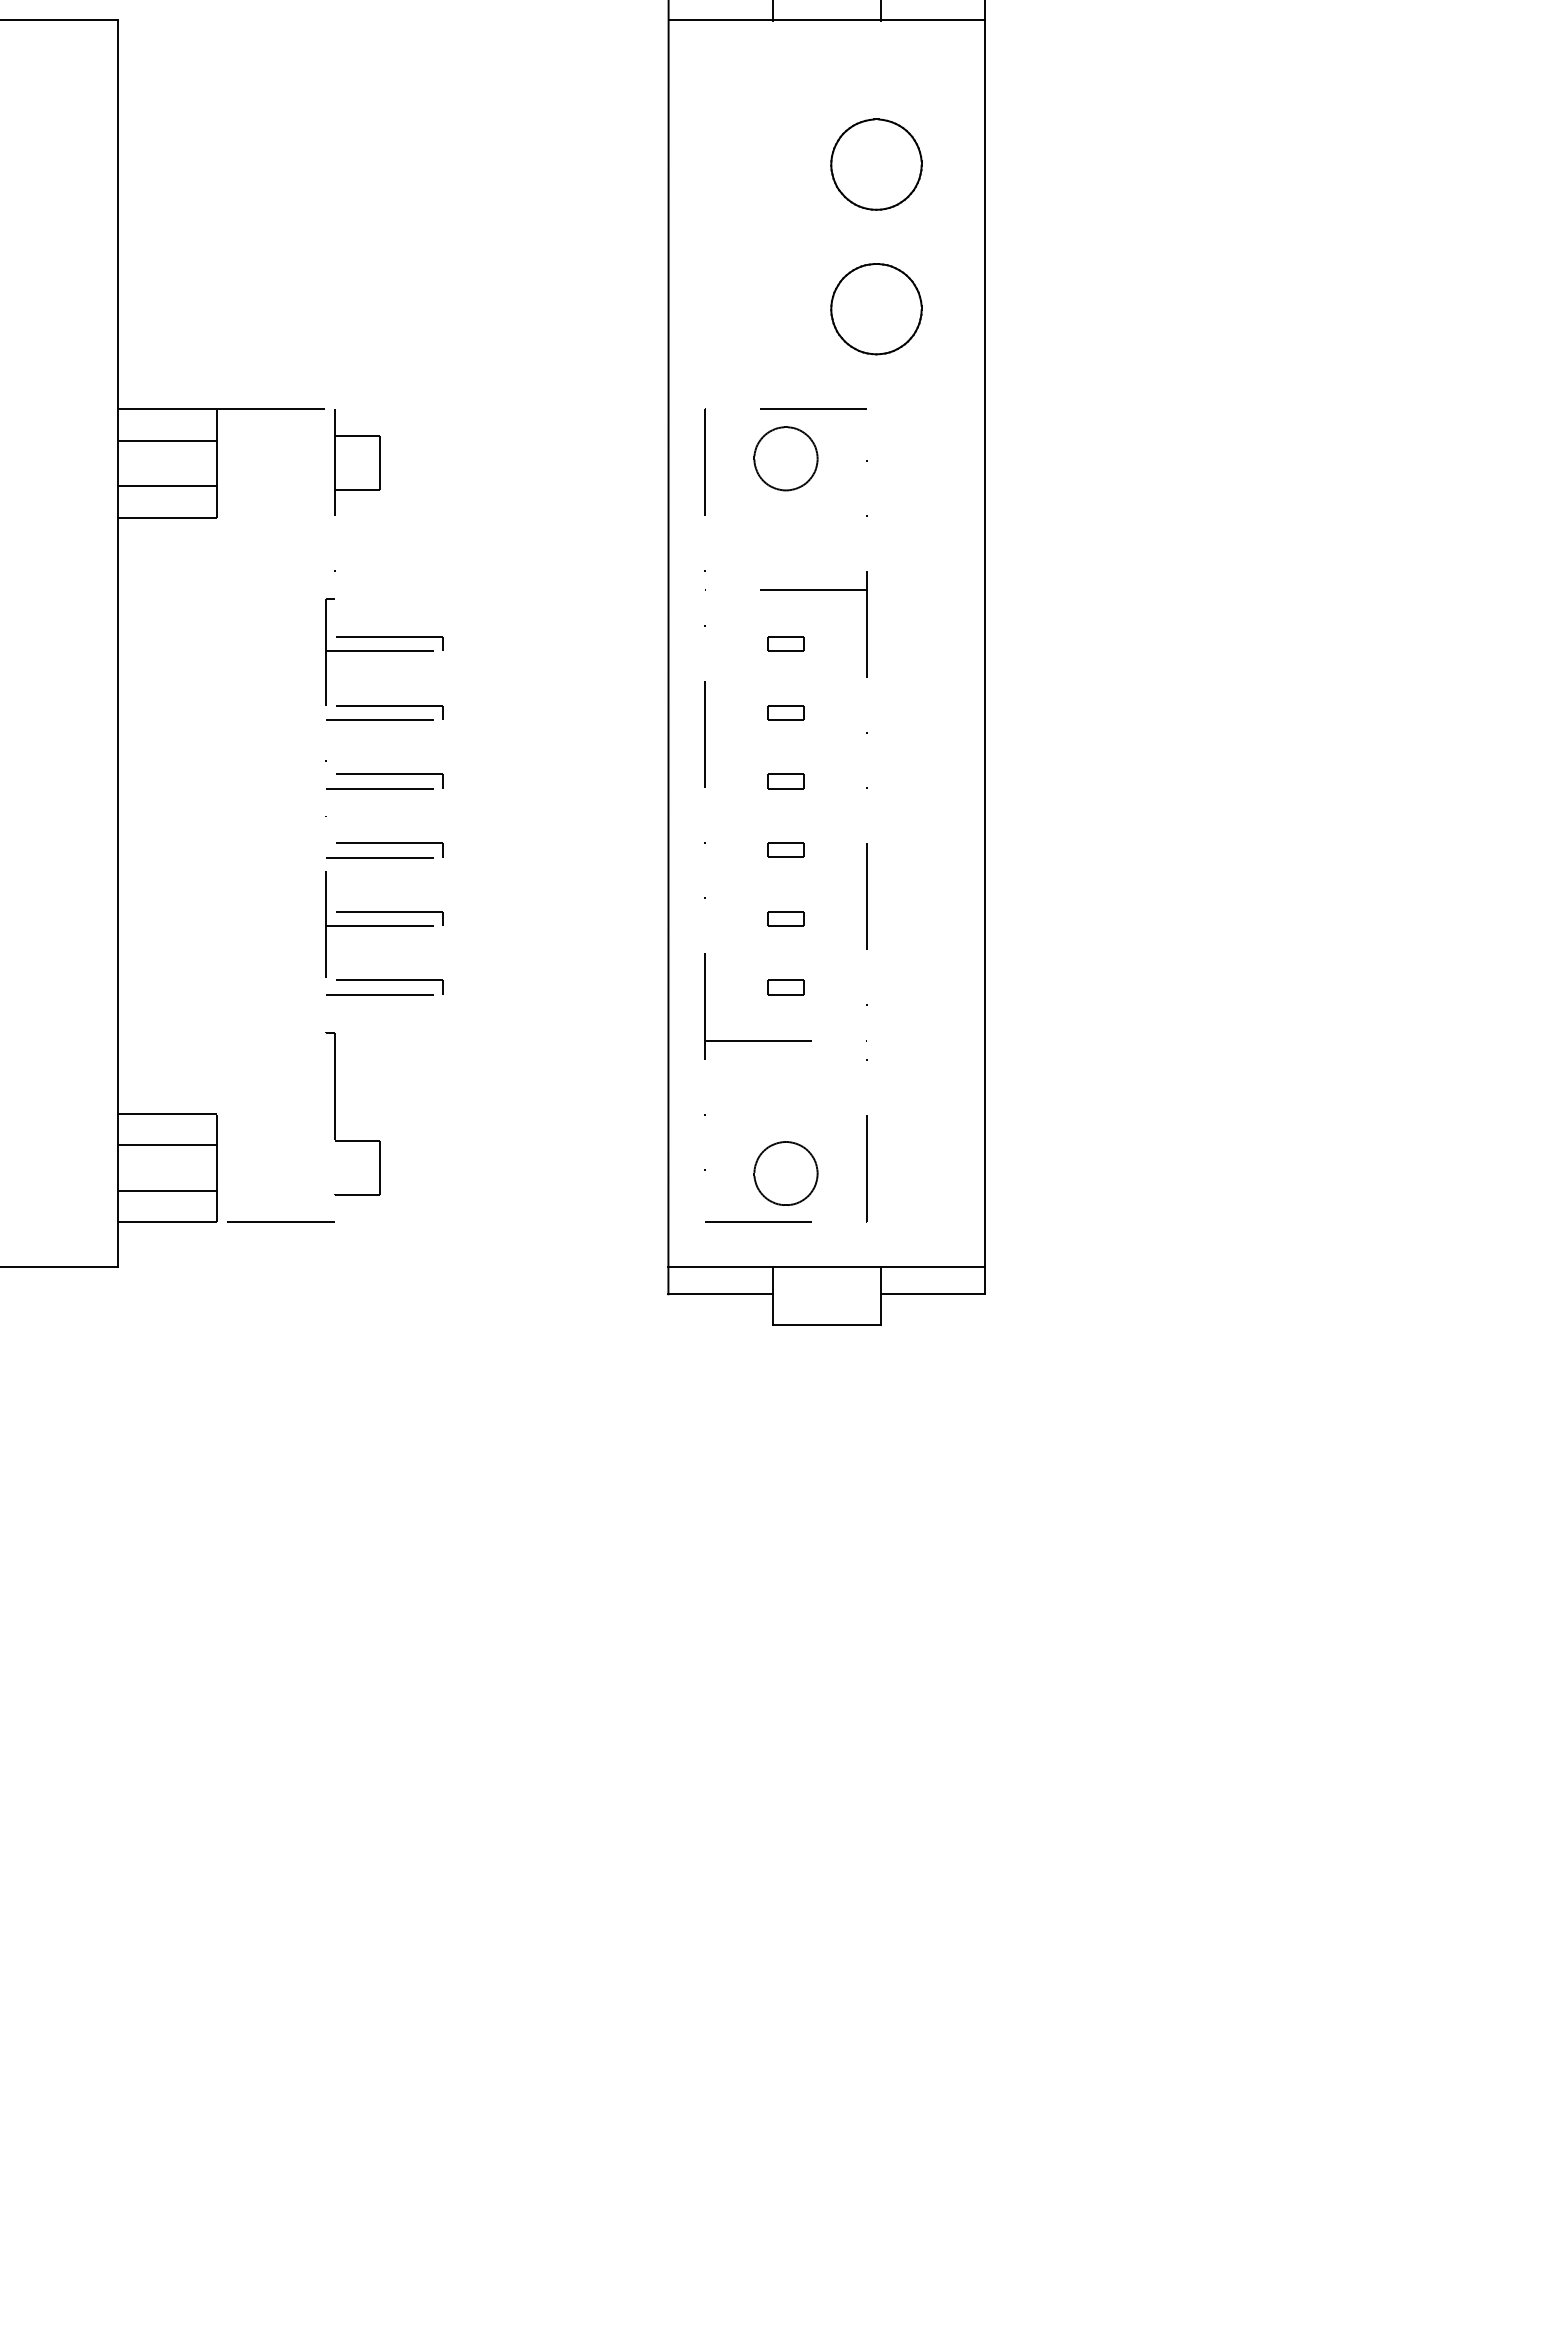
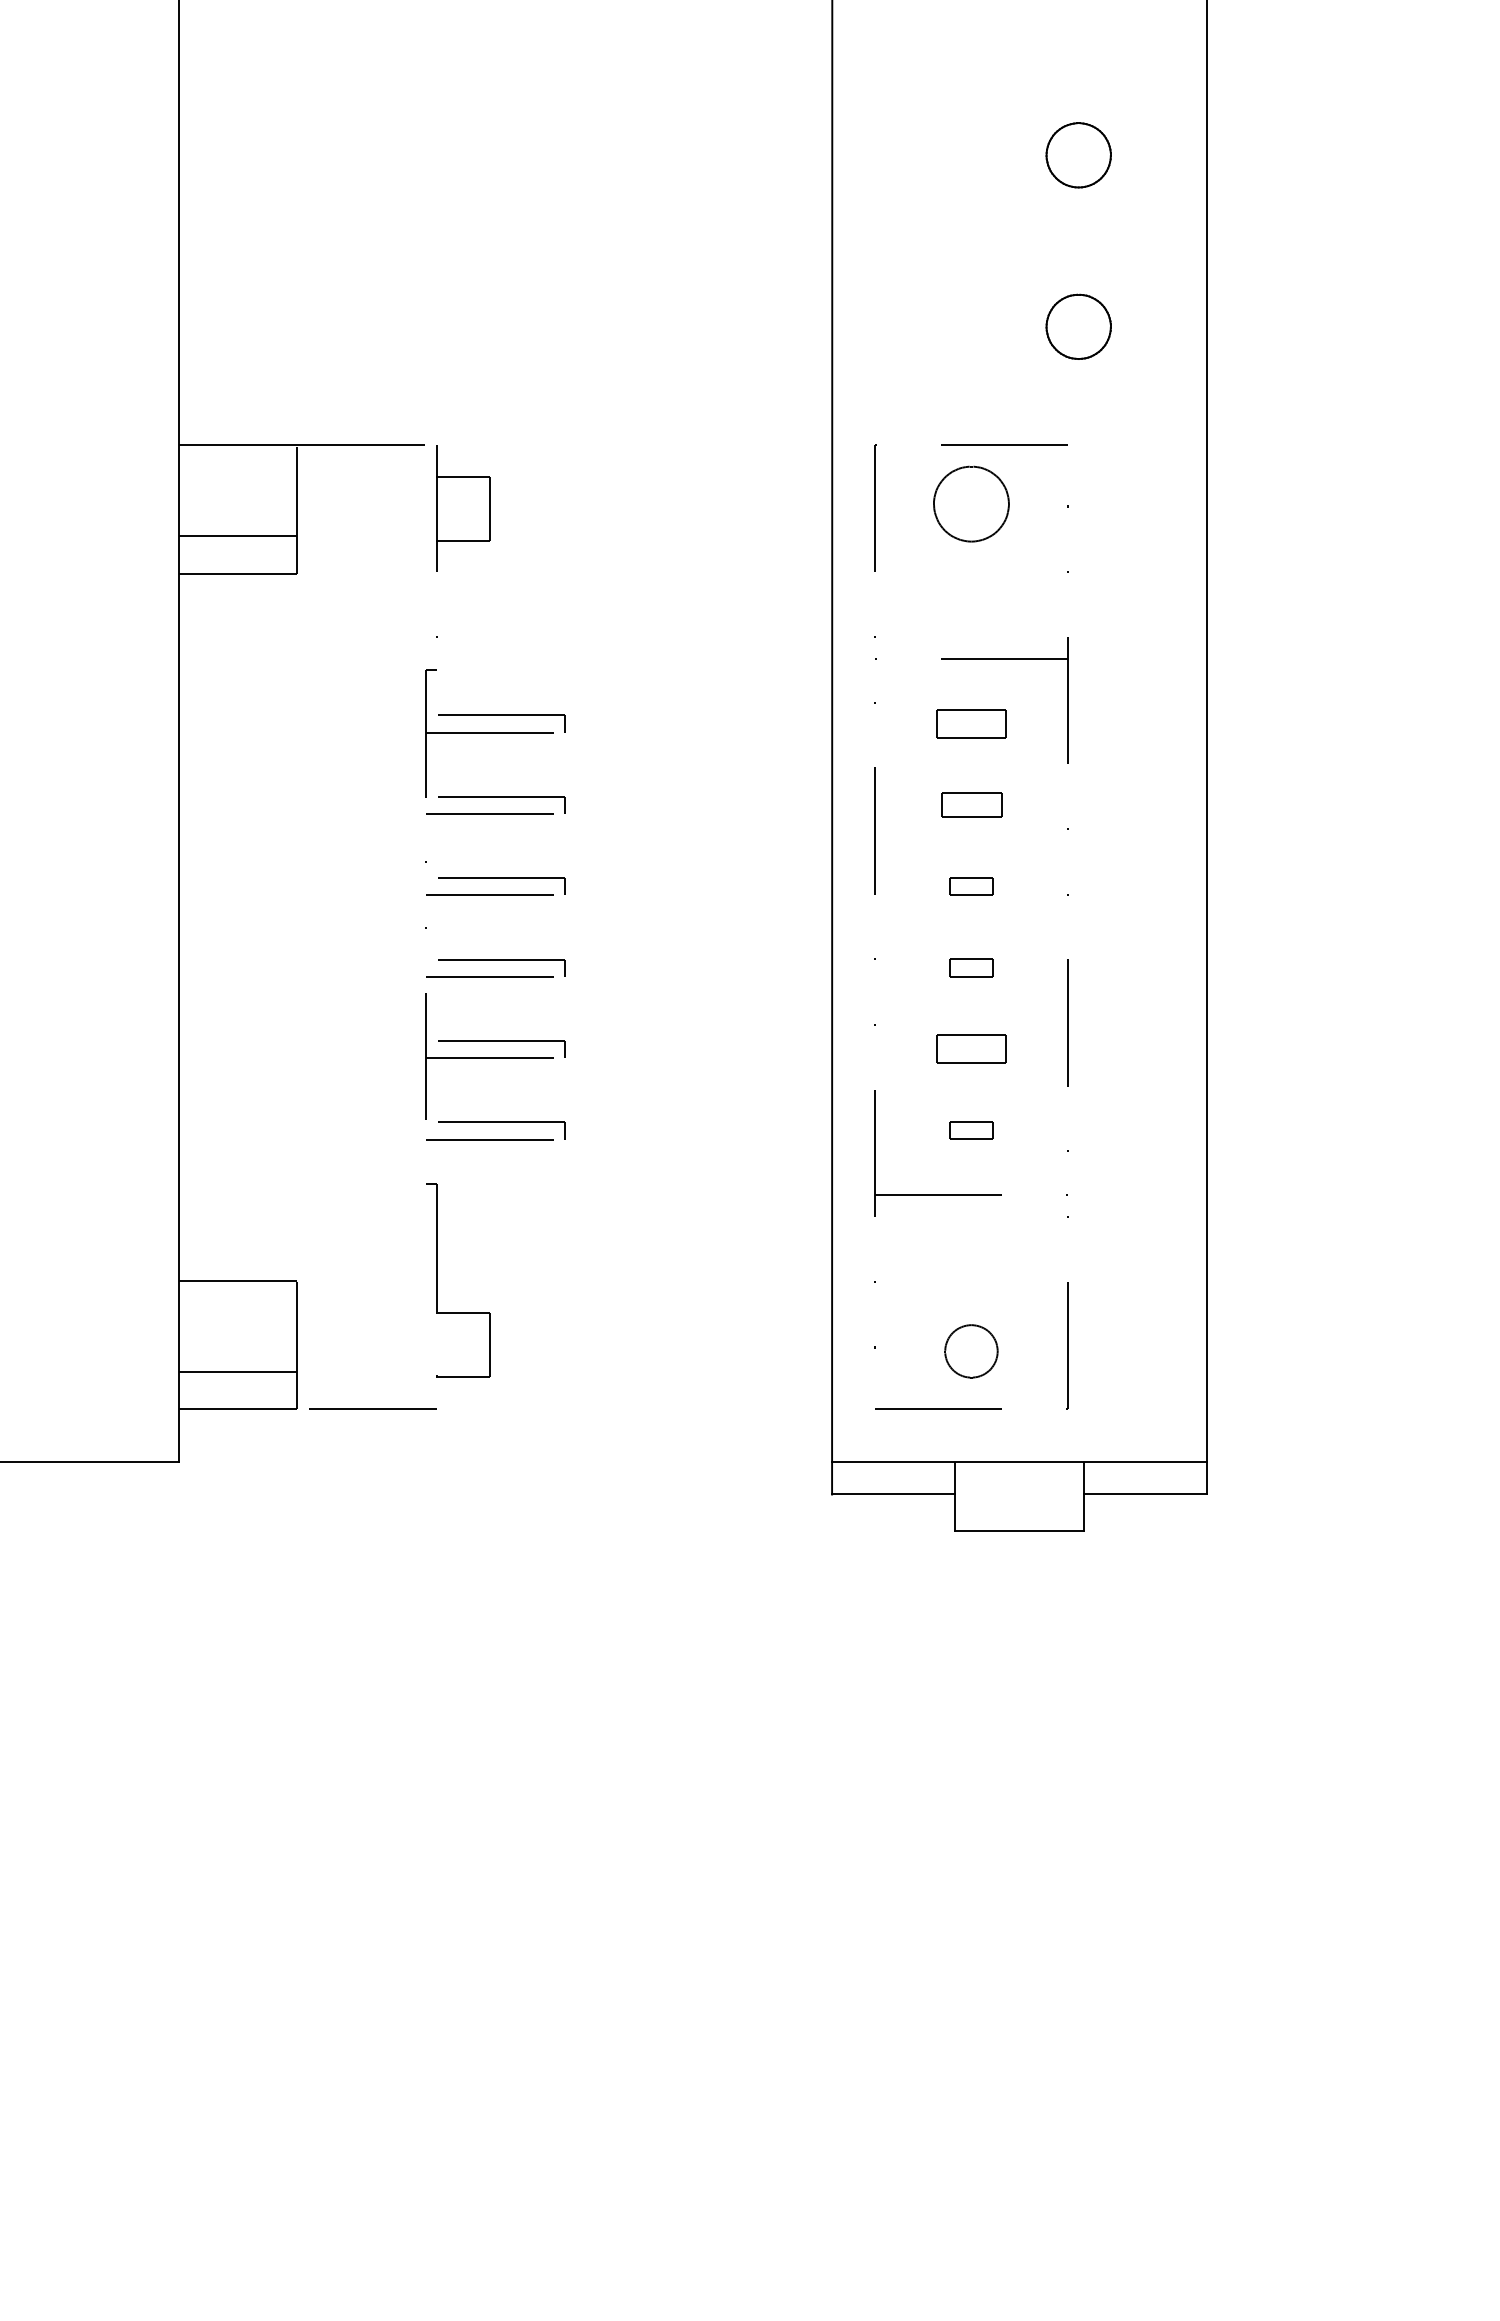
part: (876, 164) -> (1078, 155), size x0.6
part: (876, 309) -> (1078, 327), size x0.6
line: (167, 440) -> (238, 482), removed
part: (785, 643) -> (970, 723), size x1.6
part: (785, 712) -> (970, 804), size x1.4
part: (785, 918) -> (970, 1049), size x1.6
line: (167, 1145) -> (238, 1318), removed
part: (785, 1173) -> (970, 1351), size x0.7

